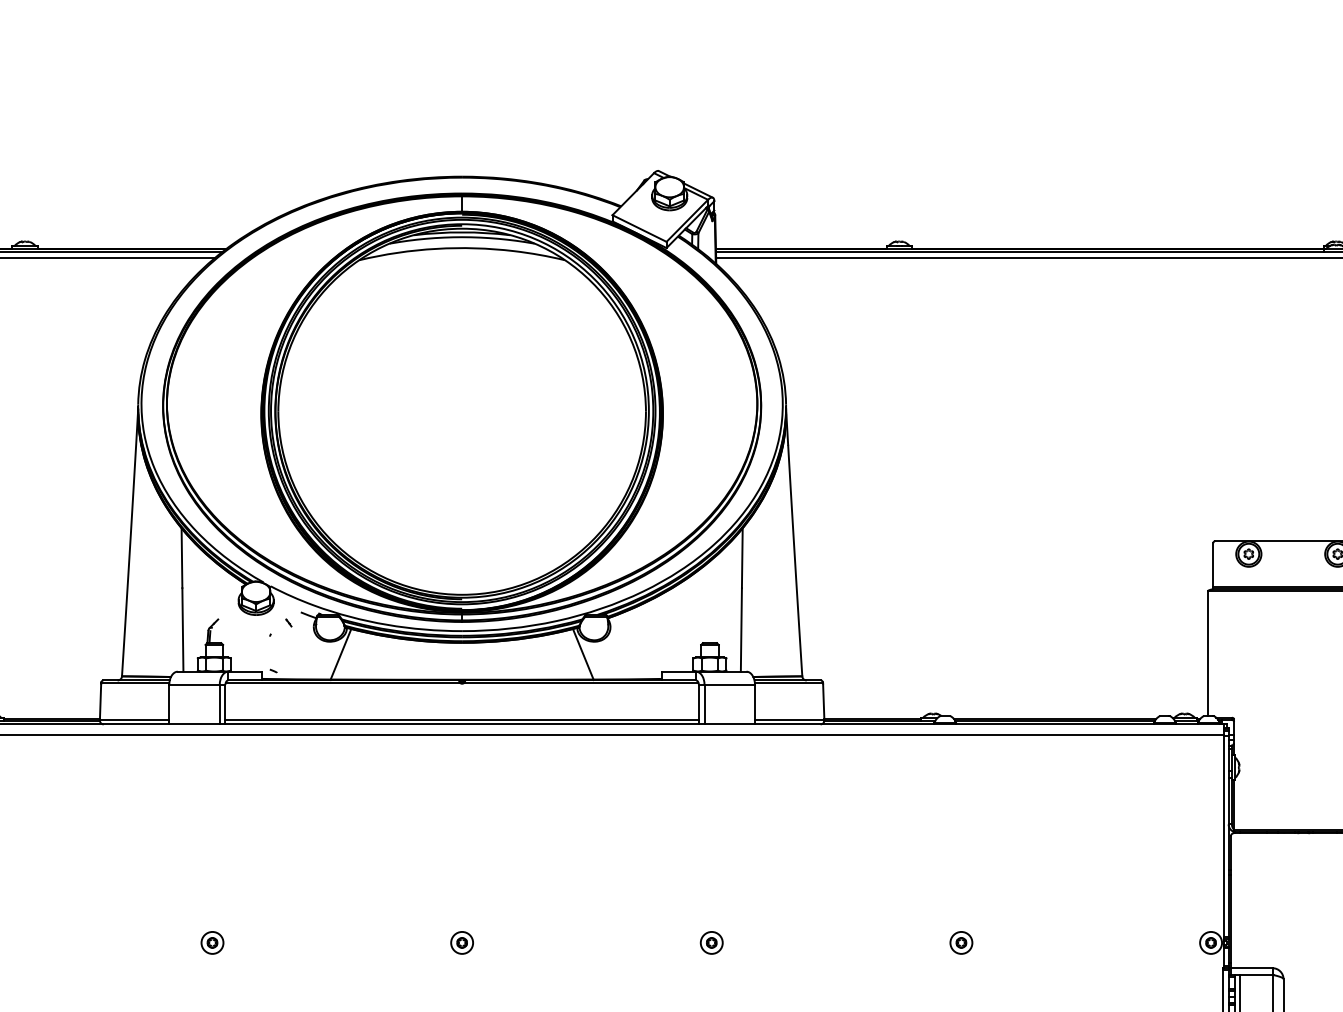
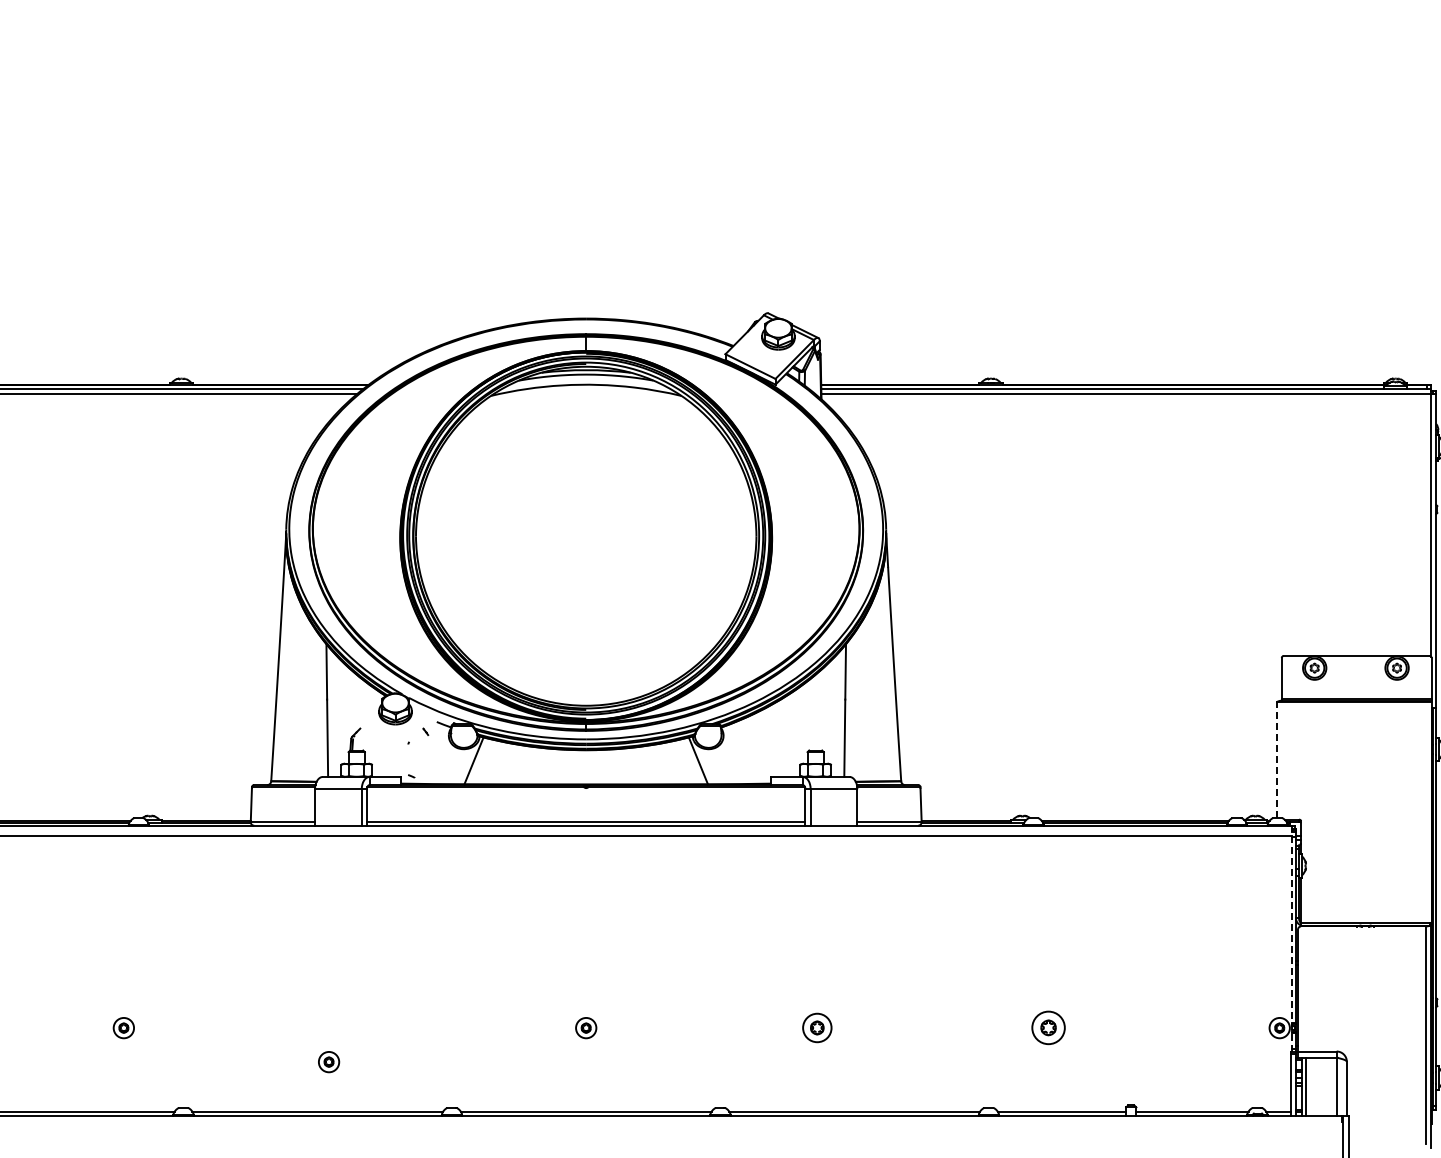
line: (1207, 653) -> (1276, 760), solid -> dashed
line: (1223, 846) -> (1291, 938), solid -> dashed
part: (212, 943) -> (329, 1062), moved
part: (711, 943) -> (817, 1028), size x1.4
part: (961, 943) -> (1048, 1028), size x1.6

